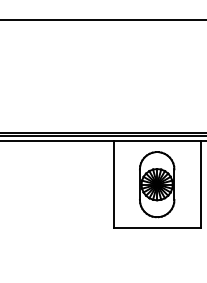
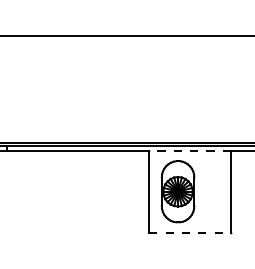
line: (157, 140) -> (190, 150), solid -> dashed
part: (156, 184) -> (177, 191), moved
line: (157, 227) -> (190, 232), solid -> dashed

